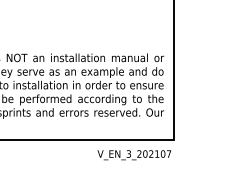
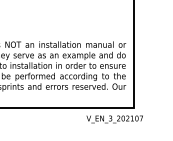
text: (134, 155) -> (114, 119), moved

